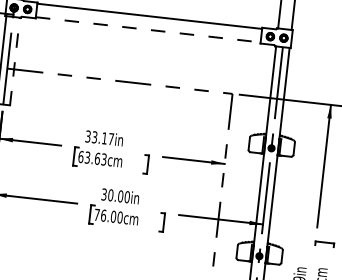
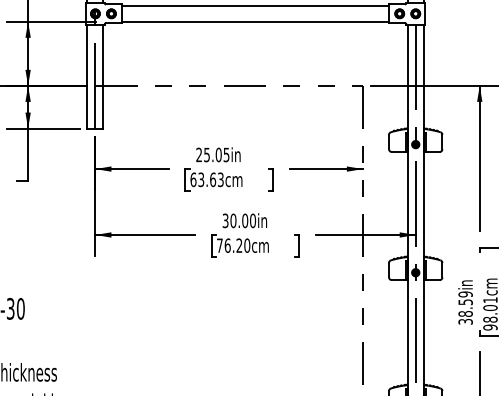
line: (149, 29) -> (256, 21), dashed -> solid
line: (15, 61) -> (103, 76), dashed -> solid
text: (99, 137) -> (212, 154), 33.17in -> 25.05in
text: (113, 216) -> (239, 245), 76.00cm -> 76.20cm

